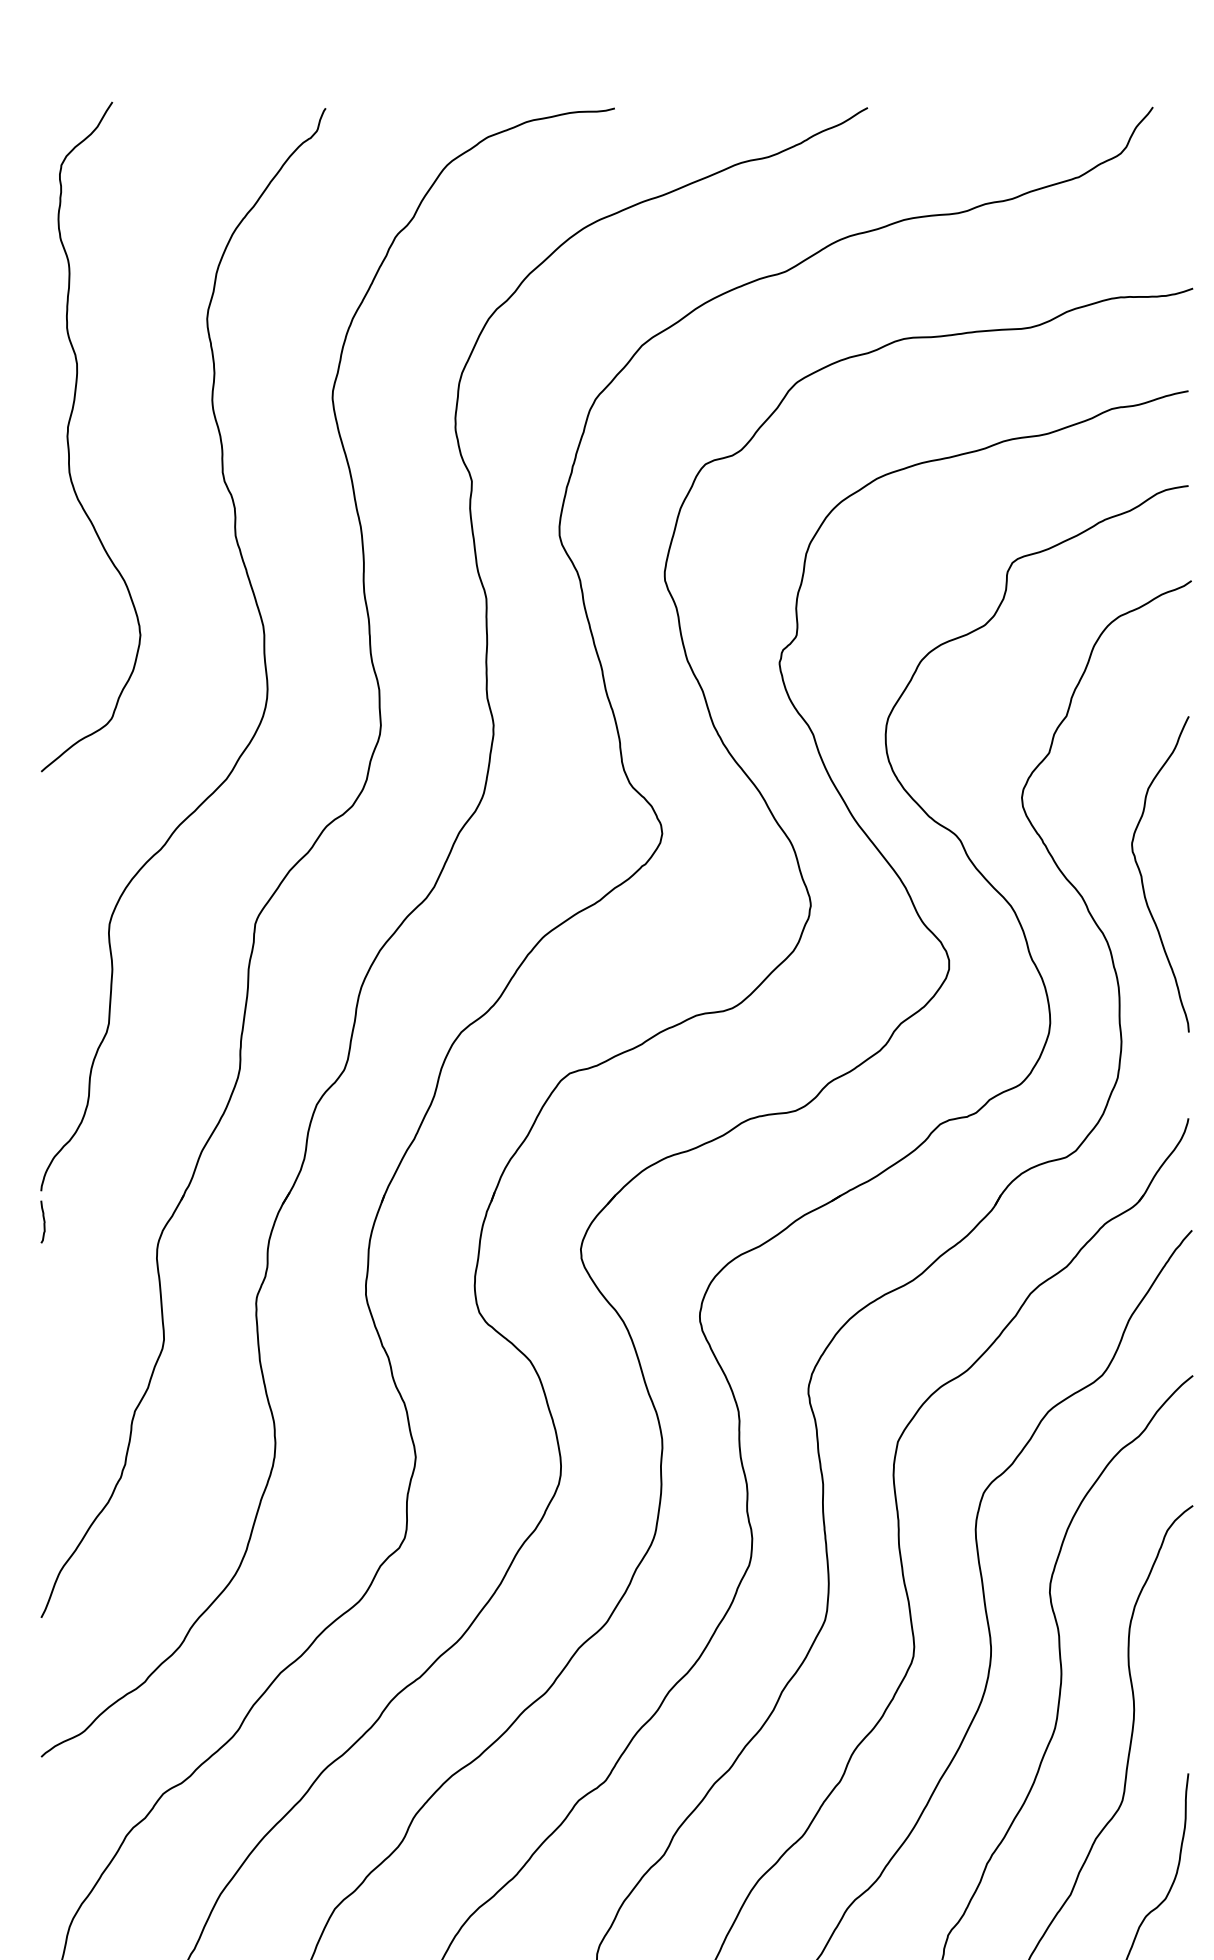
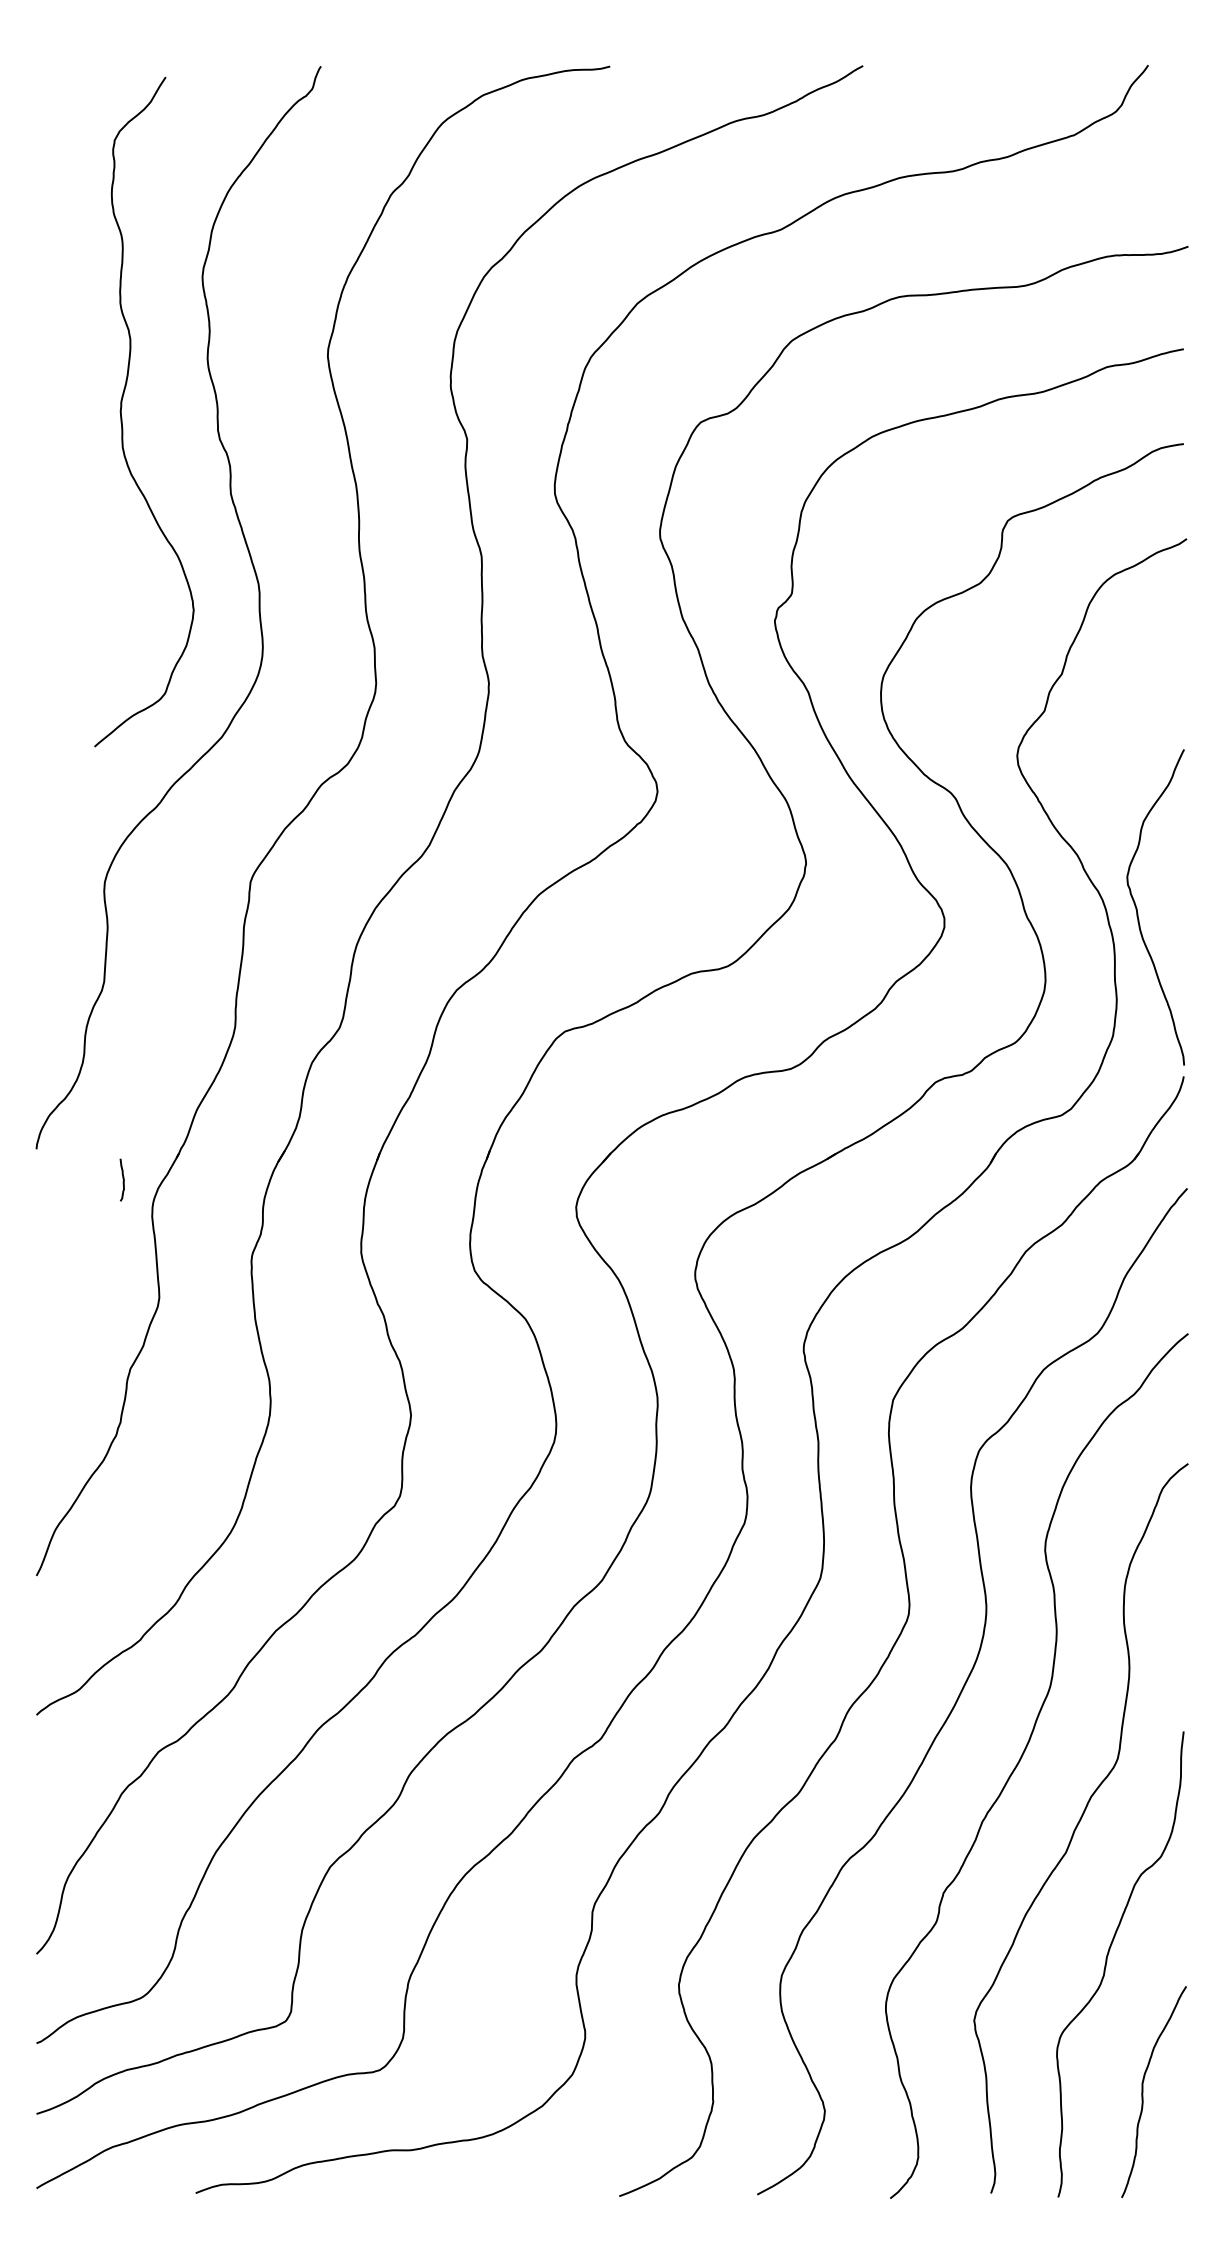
curve: (69, 431) -> (122, 406), moved
curve: (1142, 875) -> (1137, 908), moved
curve: (43, 1221) -> (122, 1179), moved

